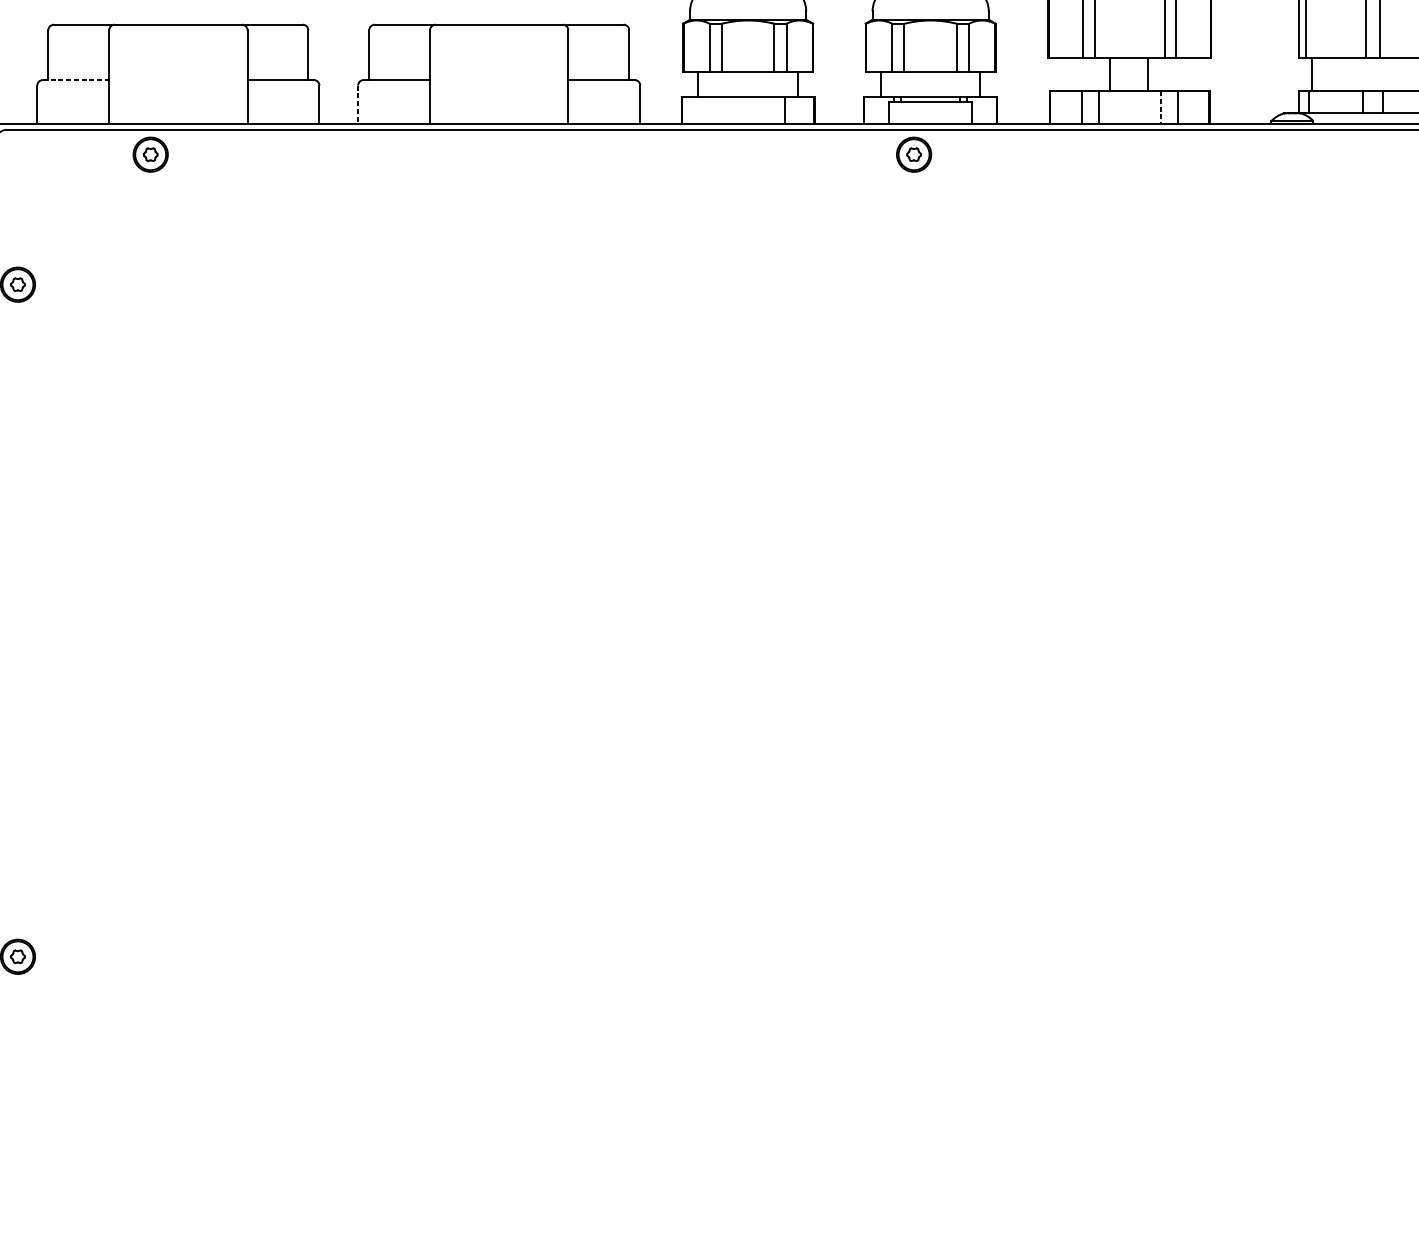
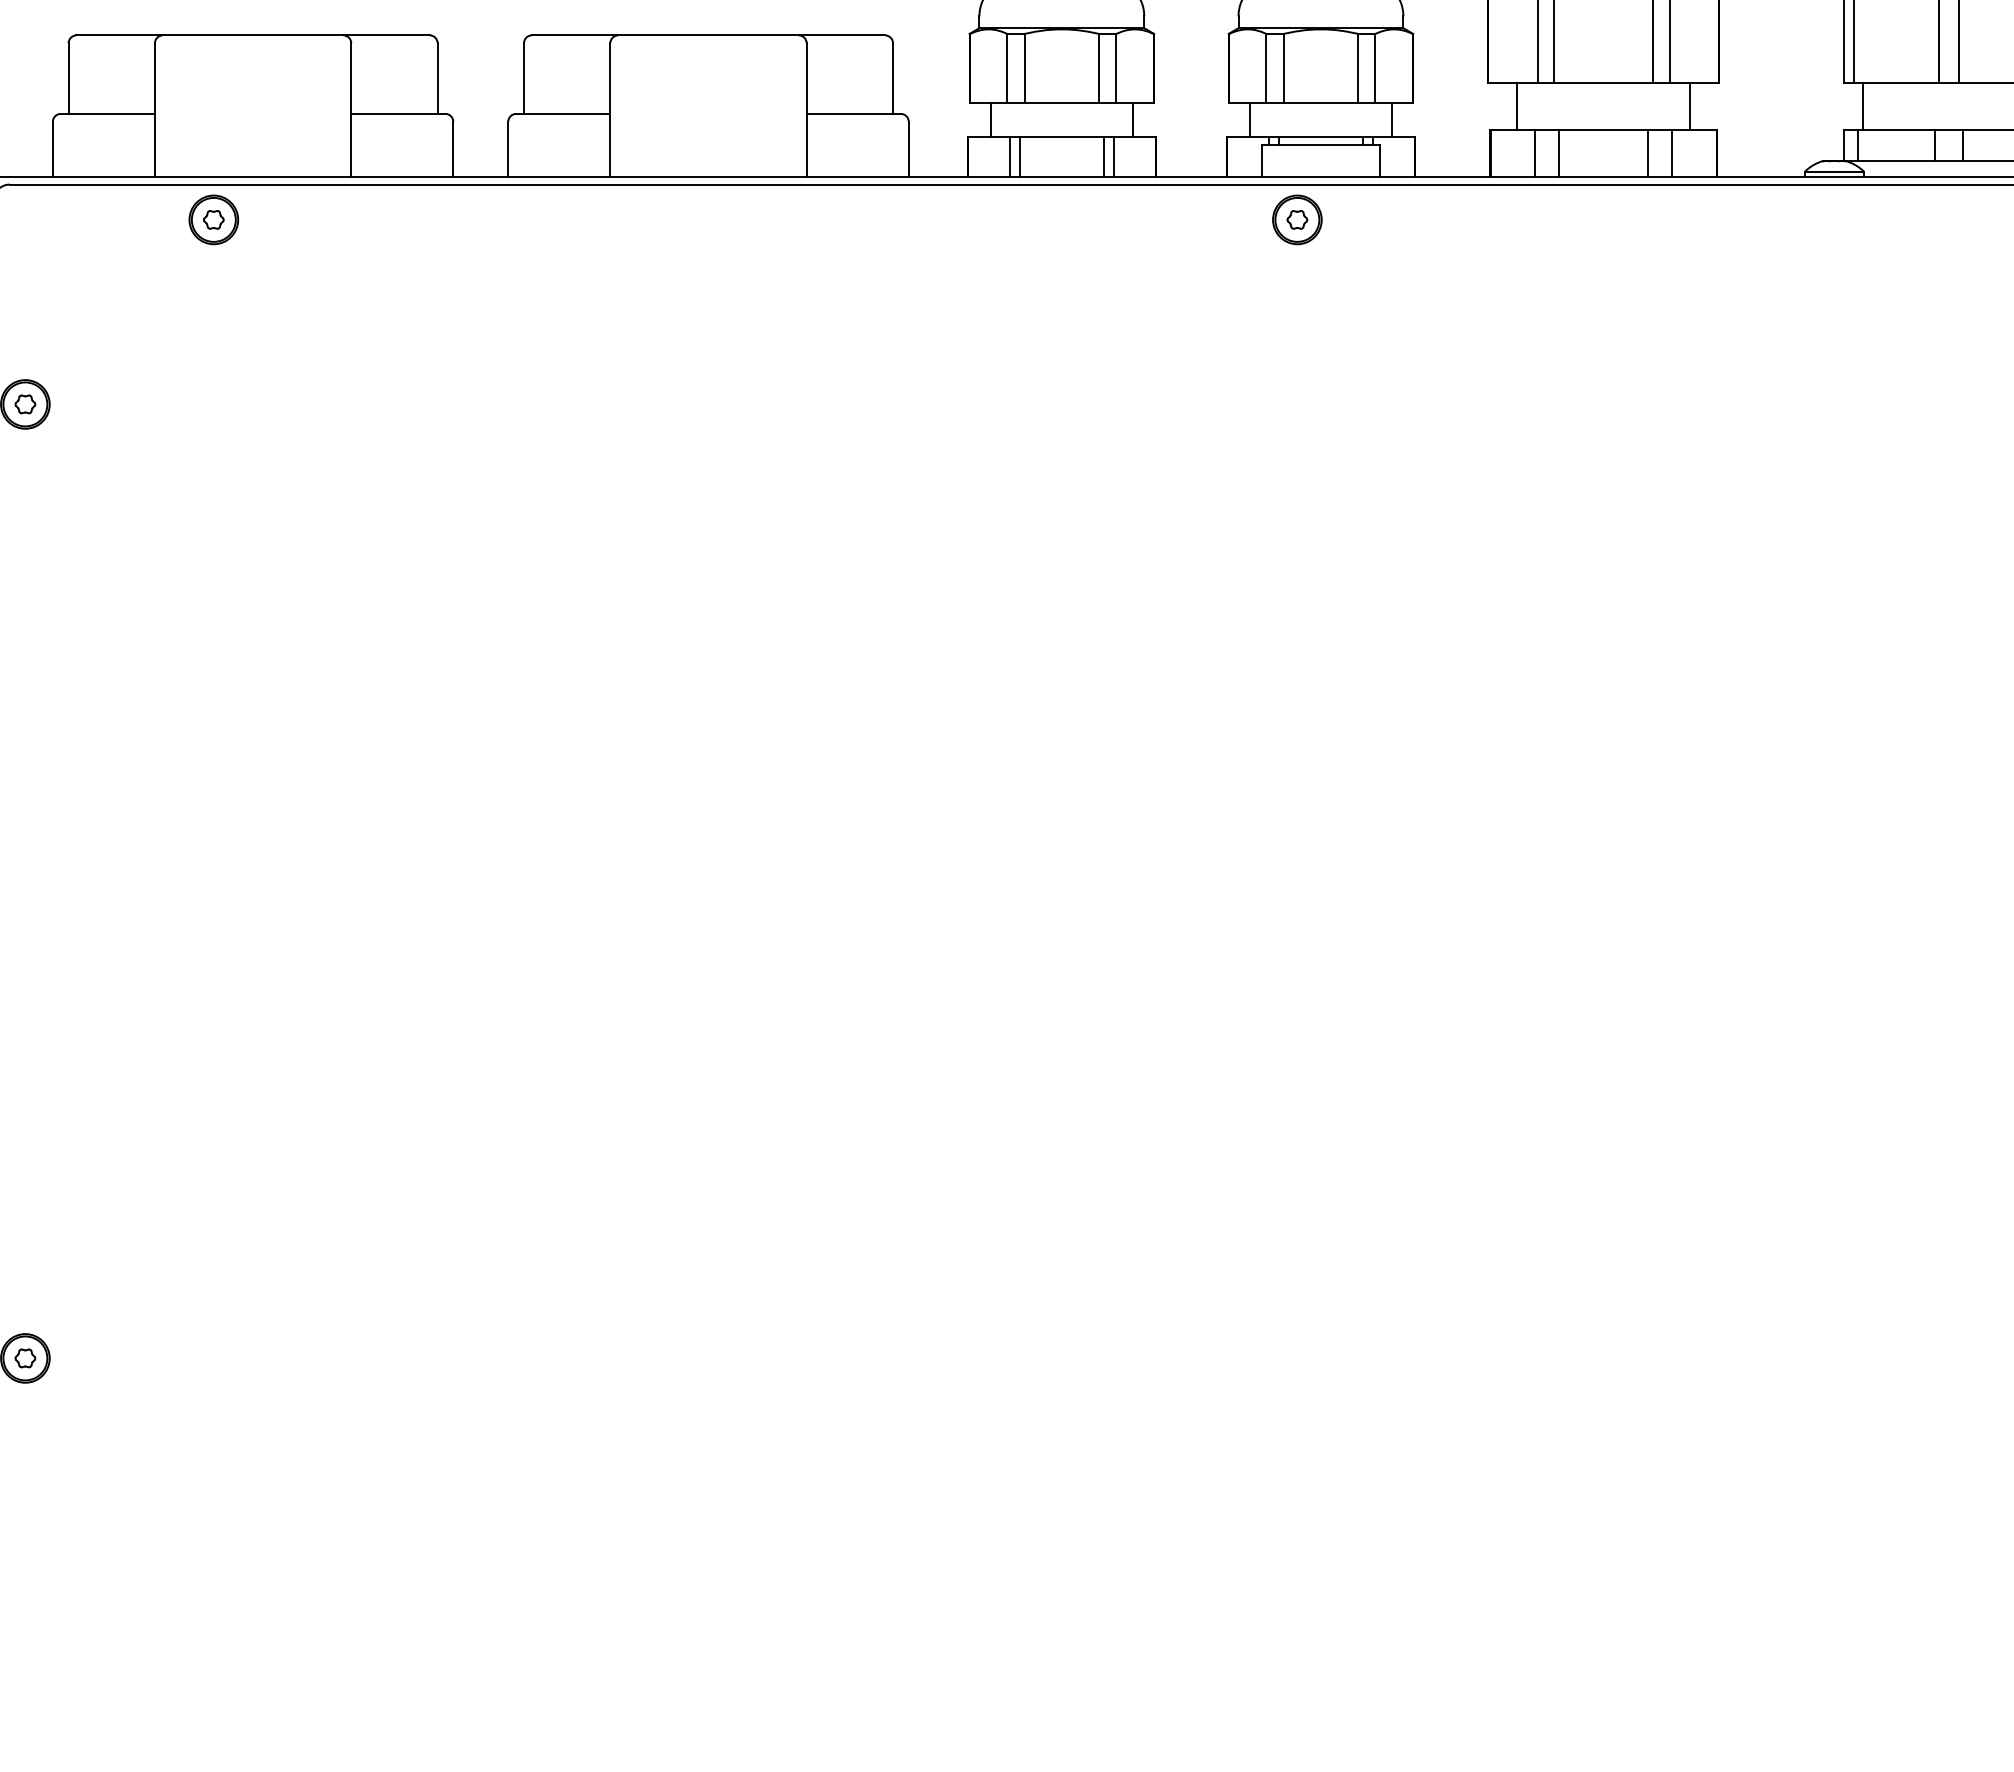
line: (1110, 74) -> (1517, 105), moved
line: (1148, 74) -> (1689, 105), moved
line: (76, 79) -> (108, 113), dashed -> solid
line: (358, 105) -> (508, 149), dashed -> solid
line: (1161, 107) -> (1648, 153), dashed -> solid
line: (711, 110) -> (1009, 156), added
line: (719, 110) -> (1020, 156), added
line: (777, 110) -> (1103, 156), added

